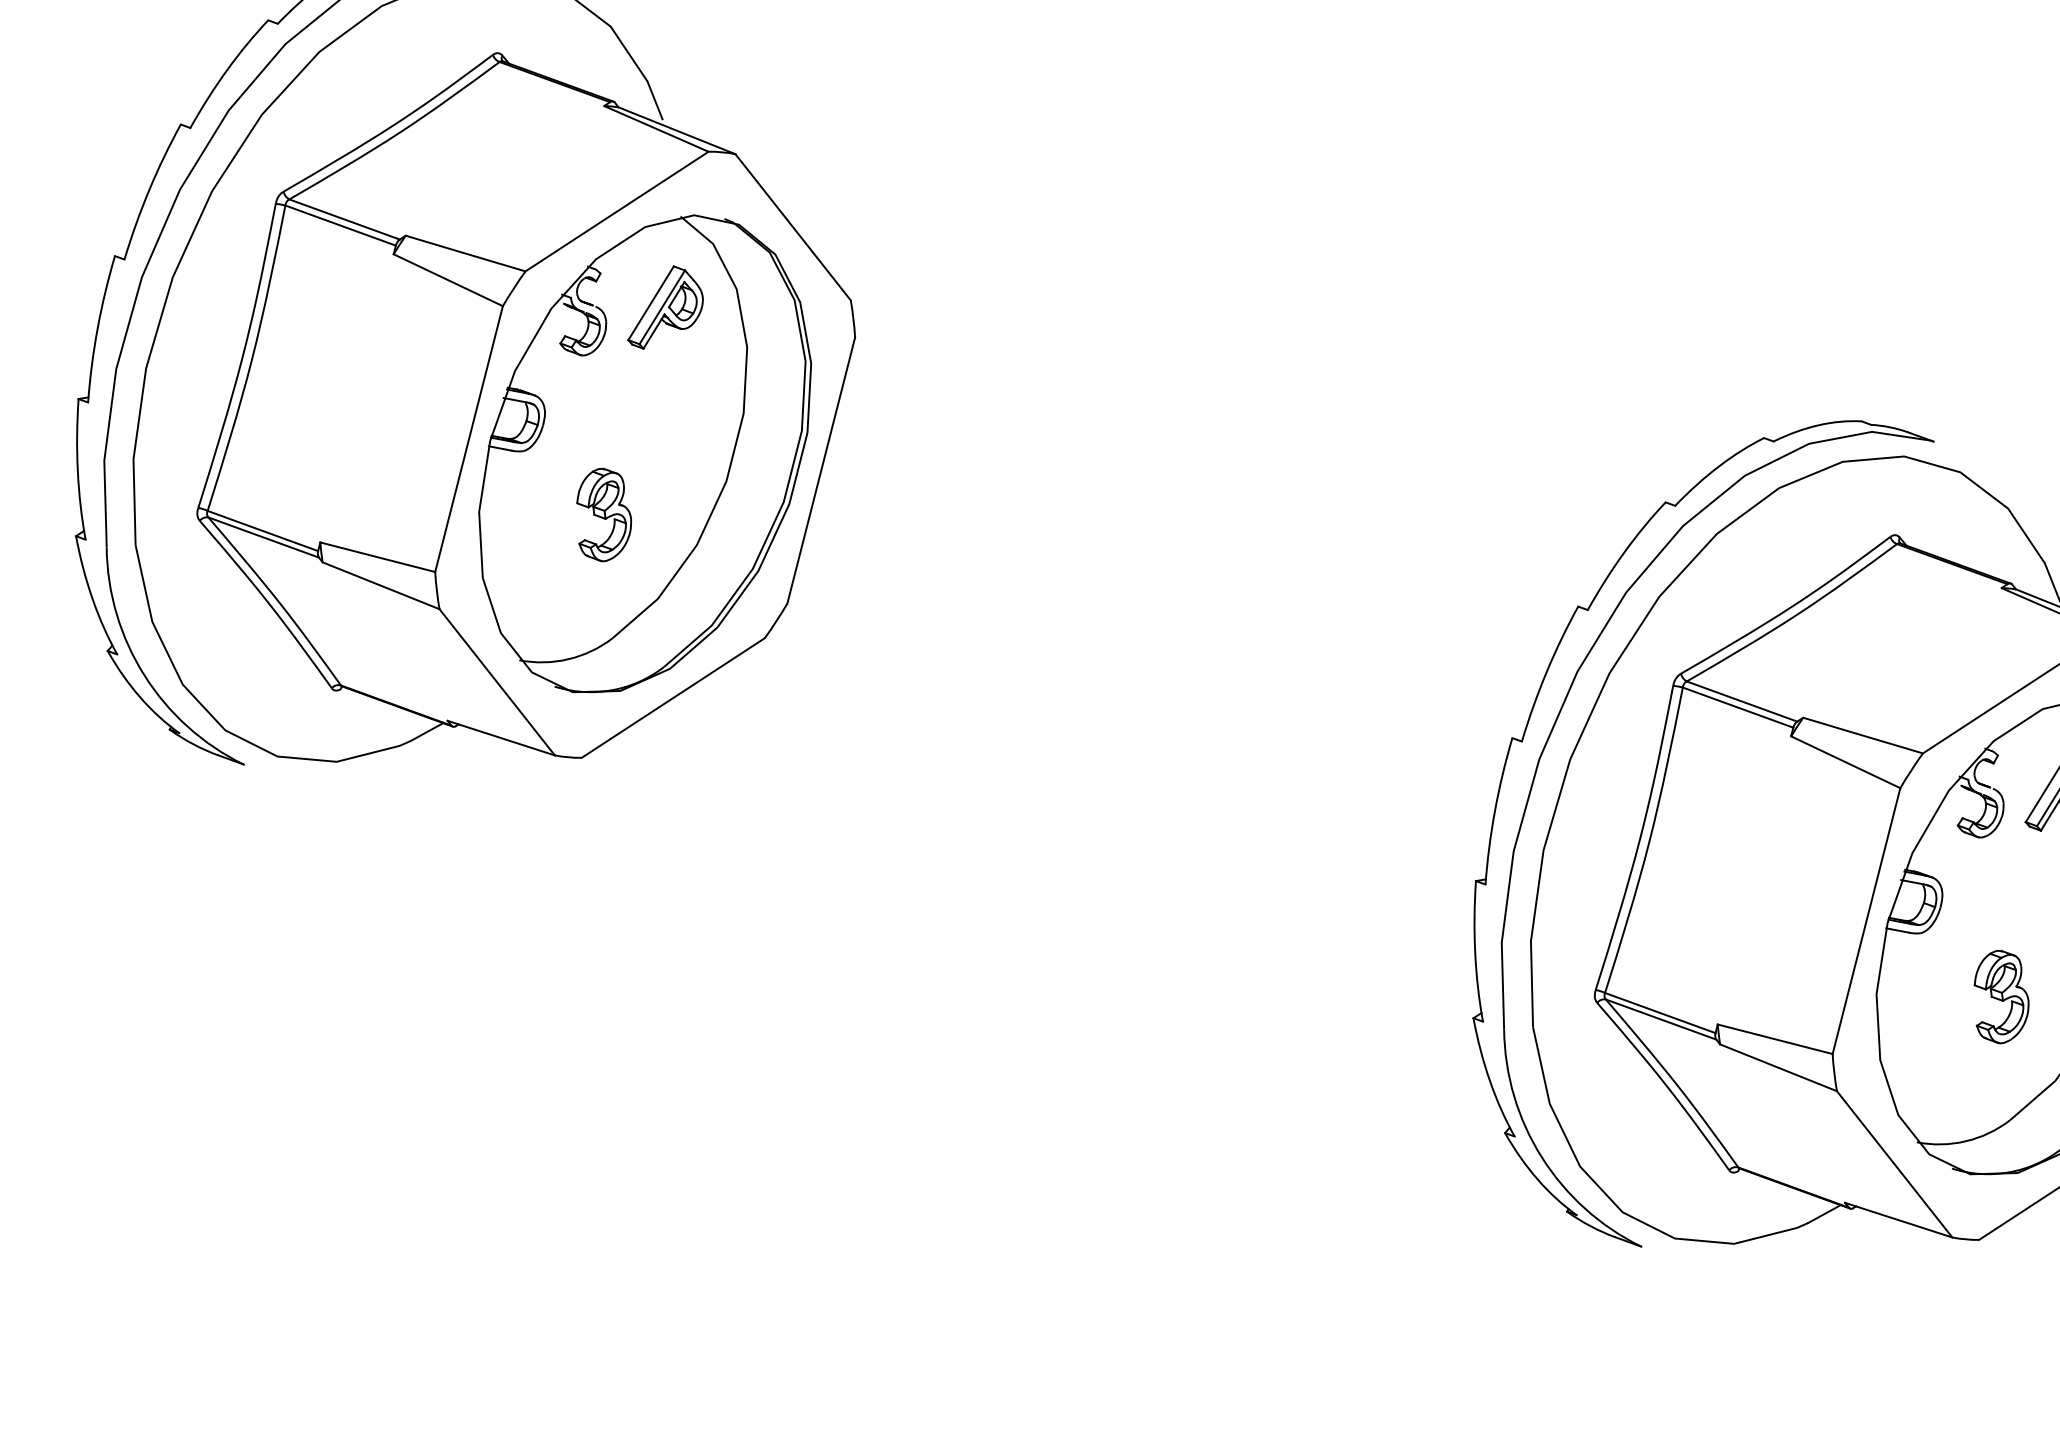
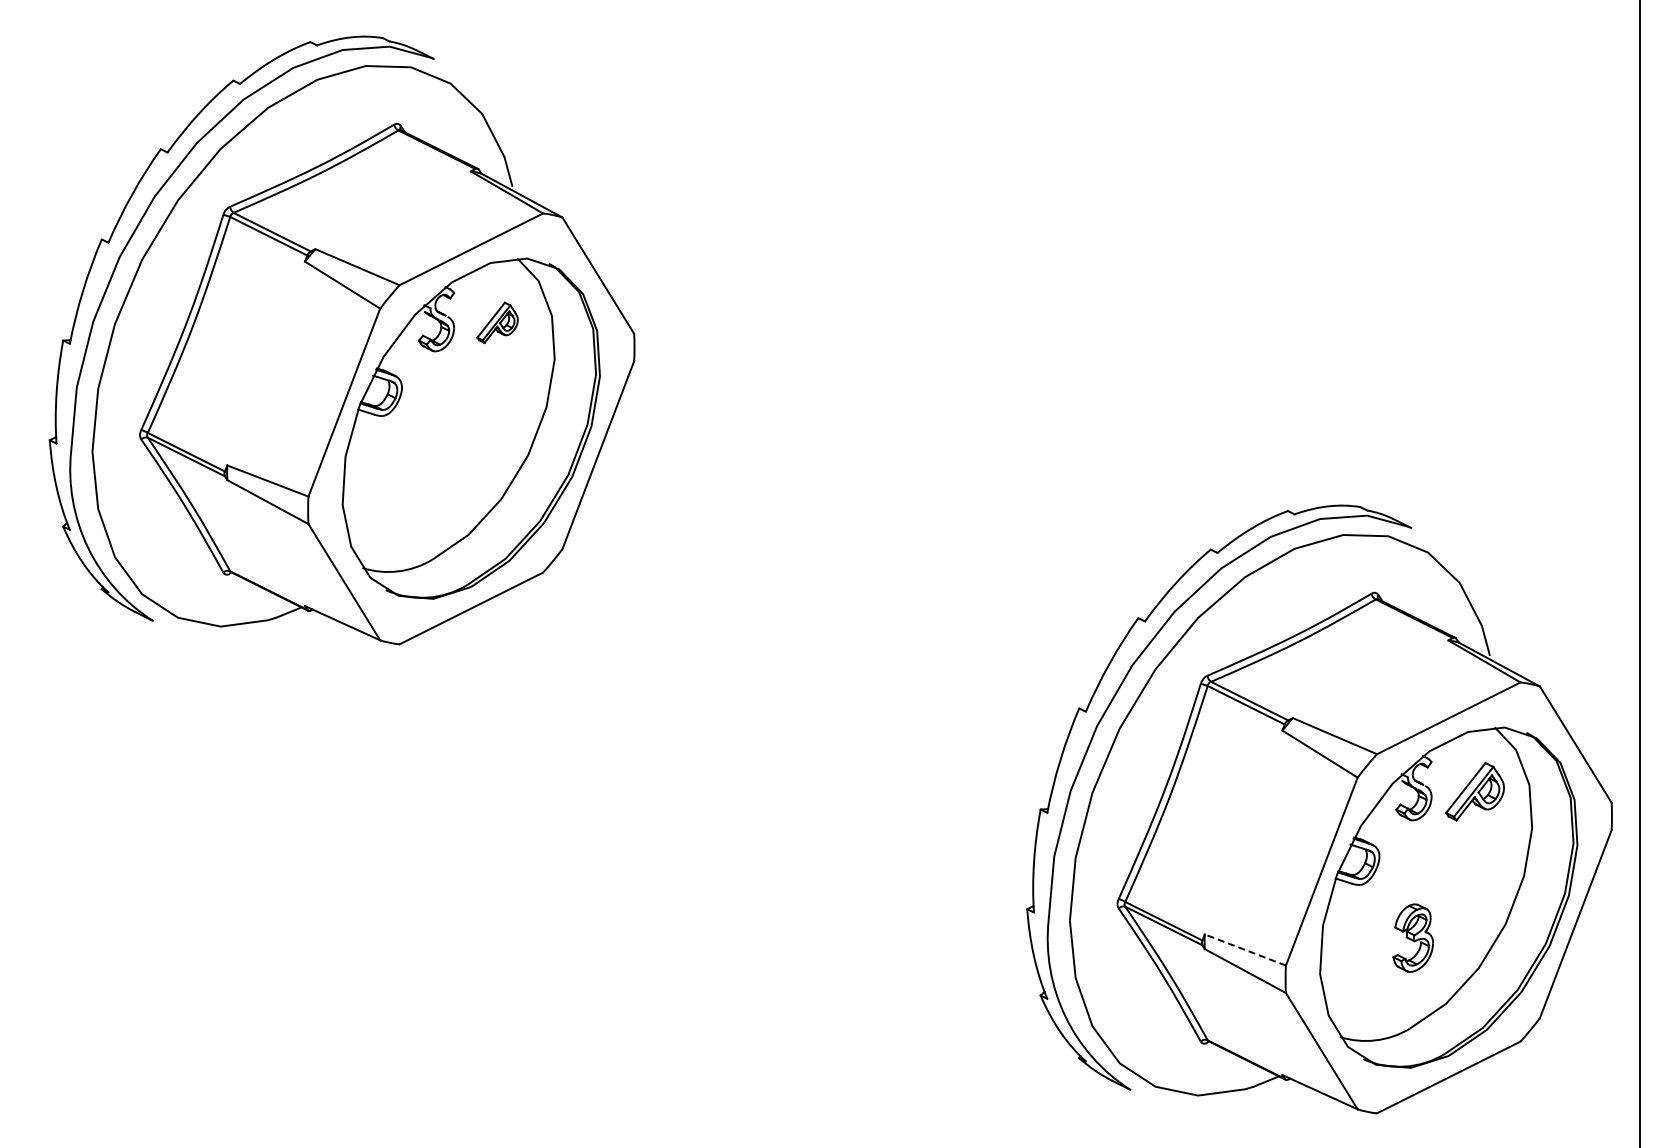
part: (663, 306) -> (497, 322), size x0.7
part: (602, 514) -> (435, 468), removed
line: (1773, 1038) -> (1244, 949), solid -> dashed

